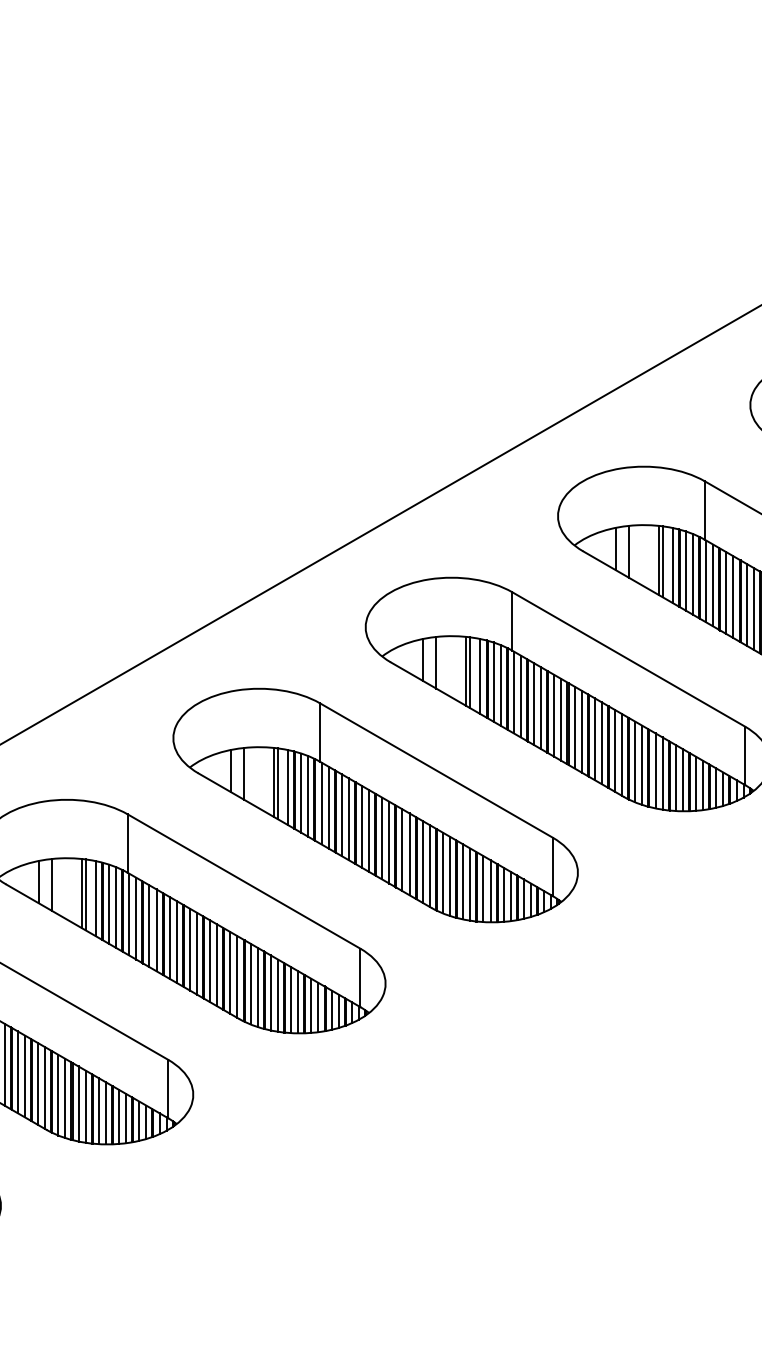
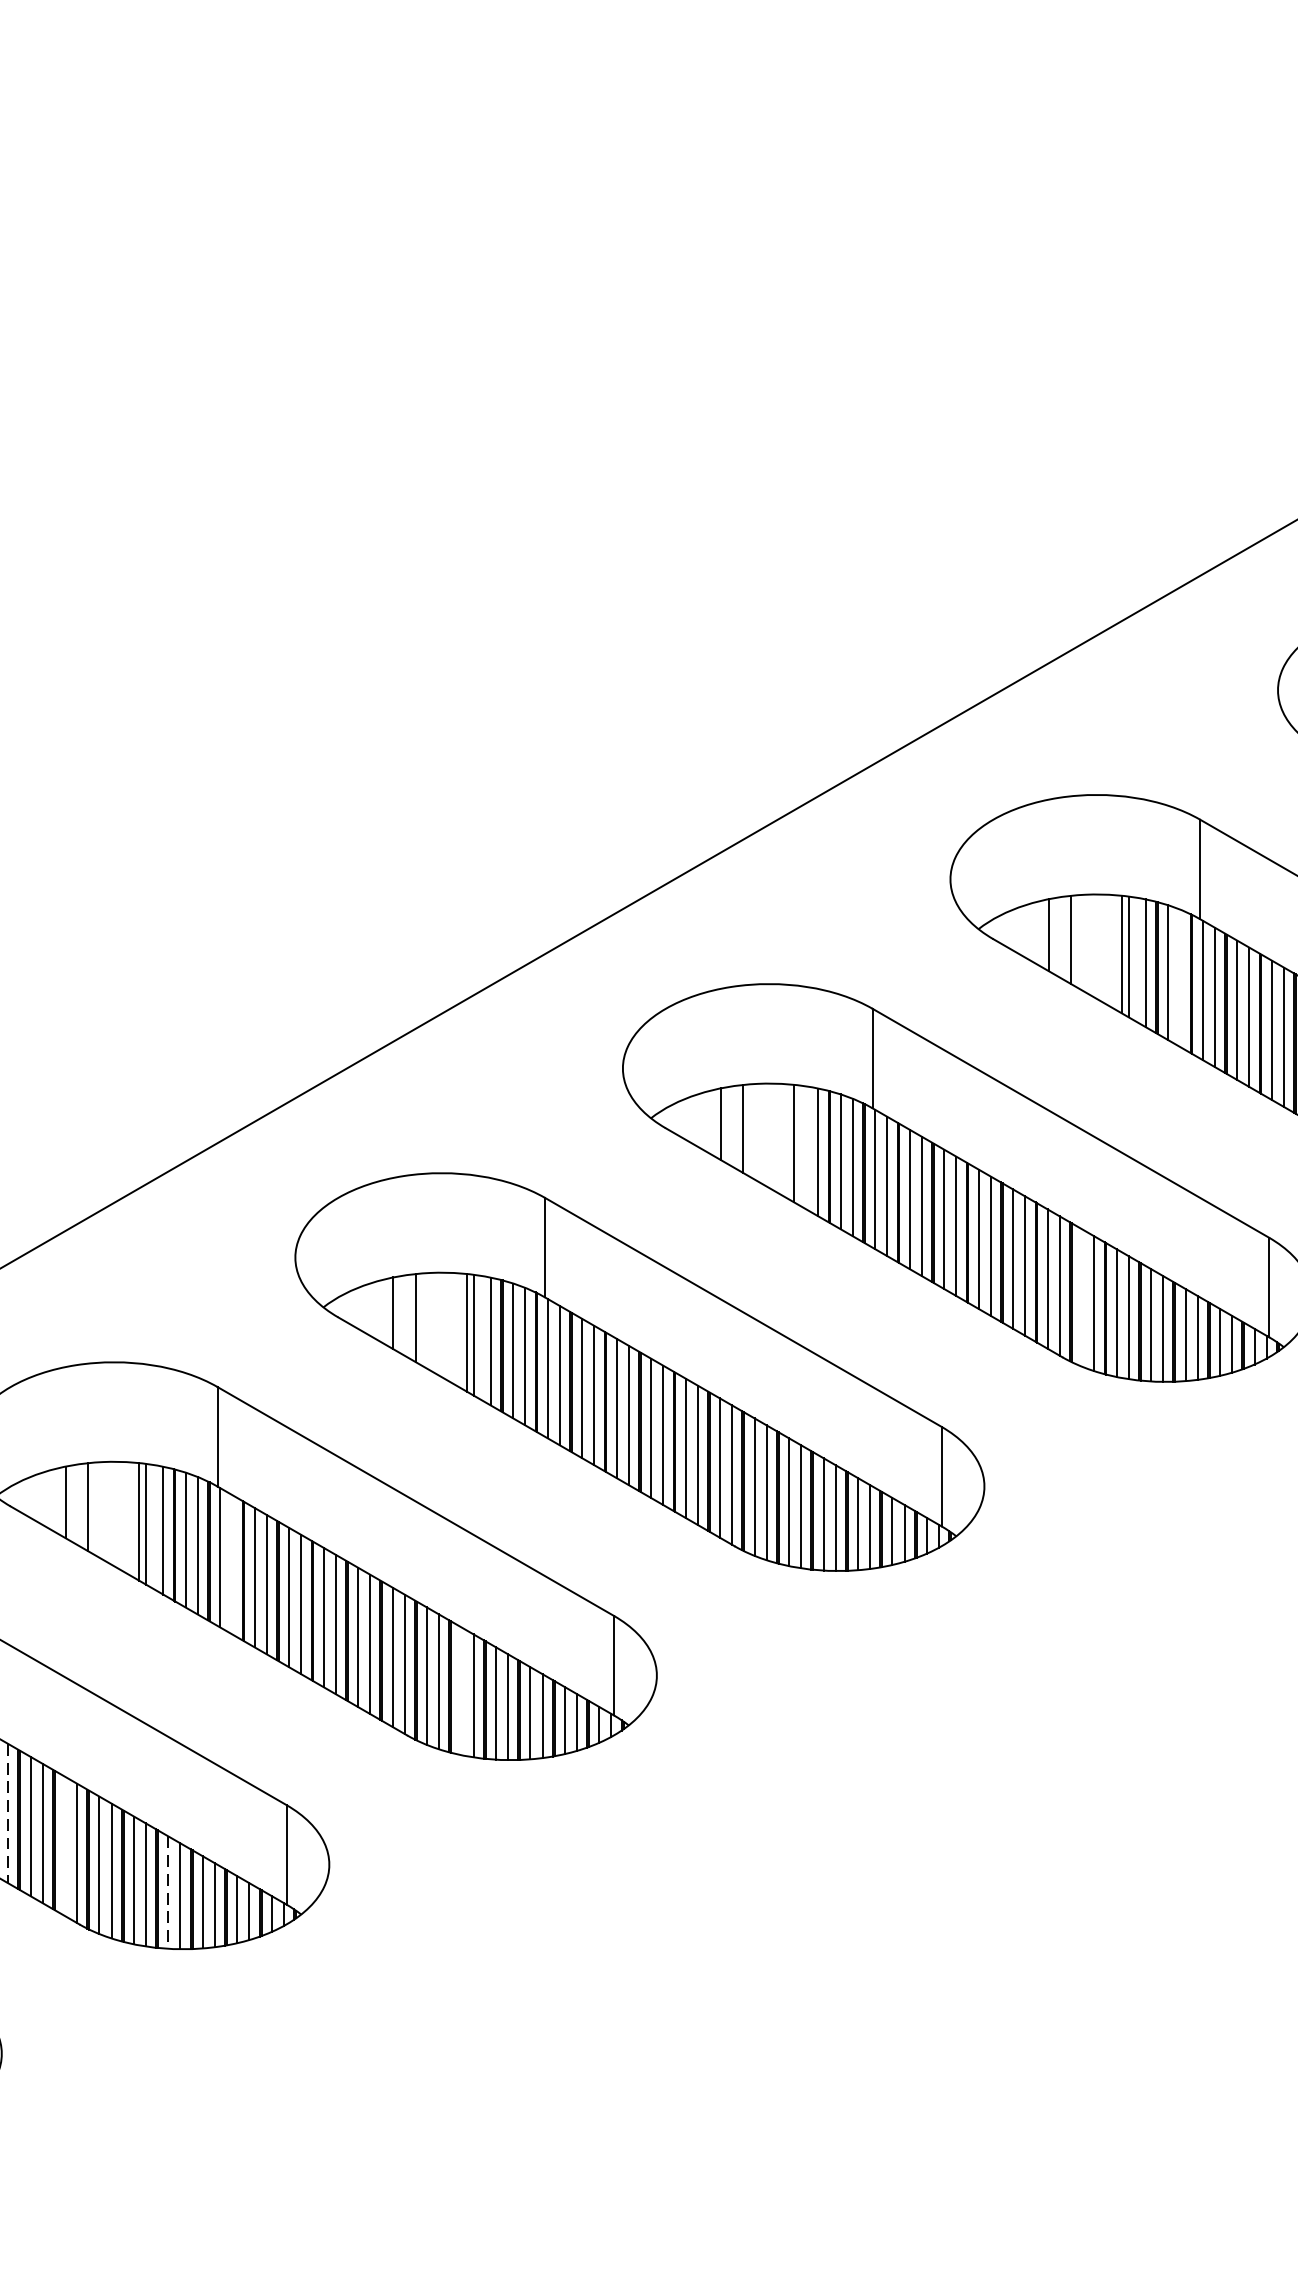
line: (692, 574) -> (1179, 978), removed
line: (470, 672) -> (801, 1145), removed
line: (635, 761) -> (1082, 1297), removed
line: (136, 918) -> (232, 1564), removed
line: (270, 992) -> (460, 1690), removed
line: (4, 1064) -> (7, 1813), solid -> dashed
line: (38, 1083) -> (65, 1845), removed
line: (98, 1111) -> (167, 1893), solid -> dashed

